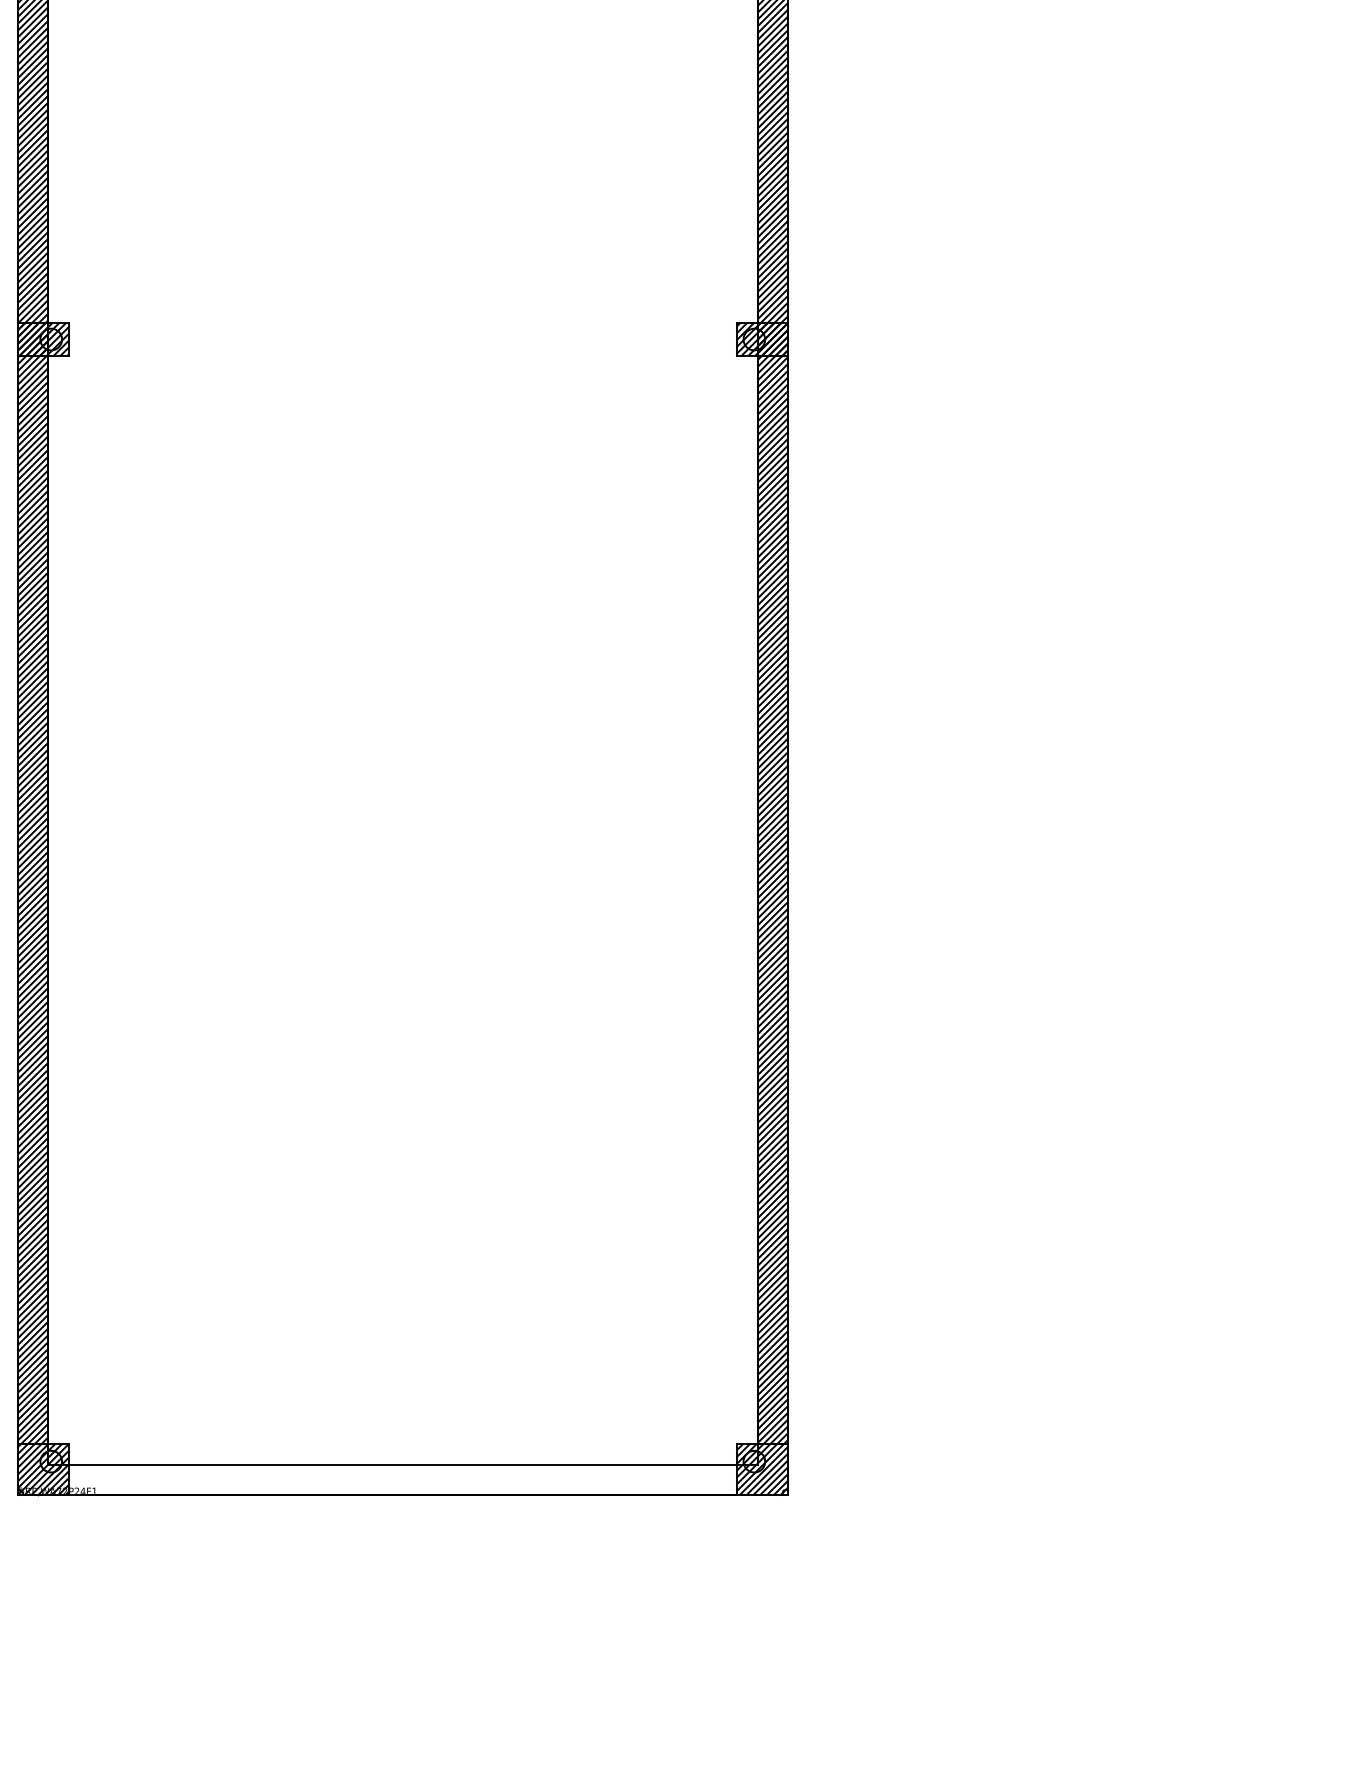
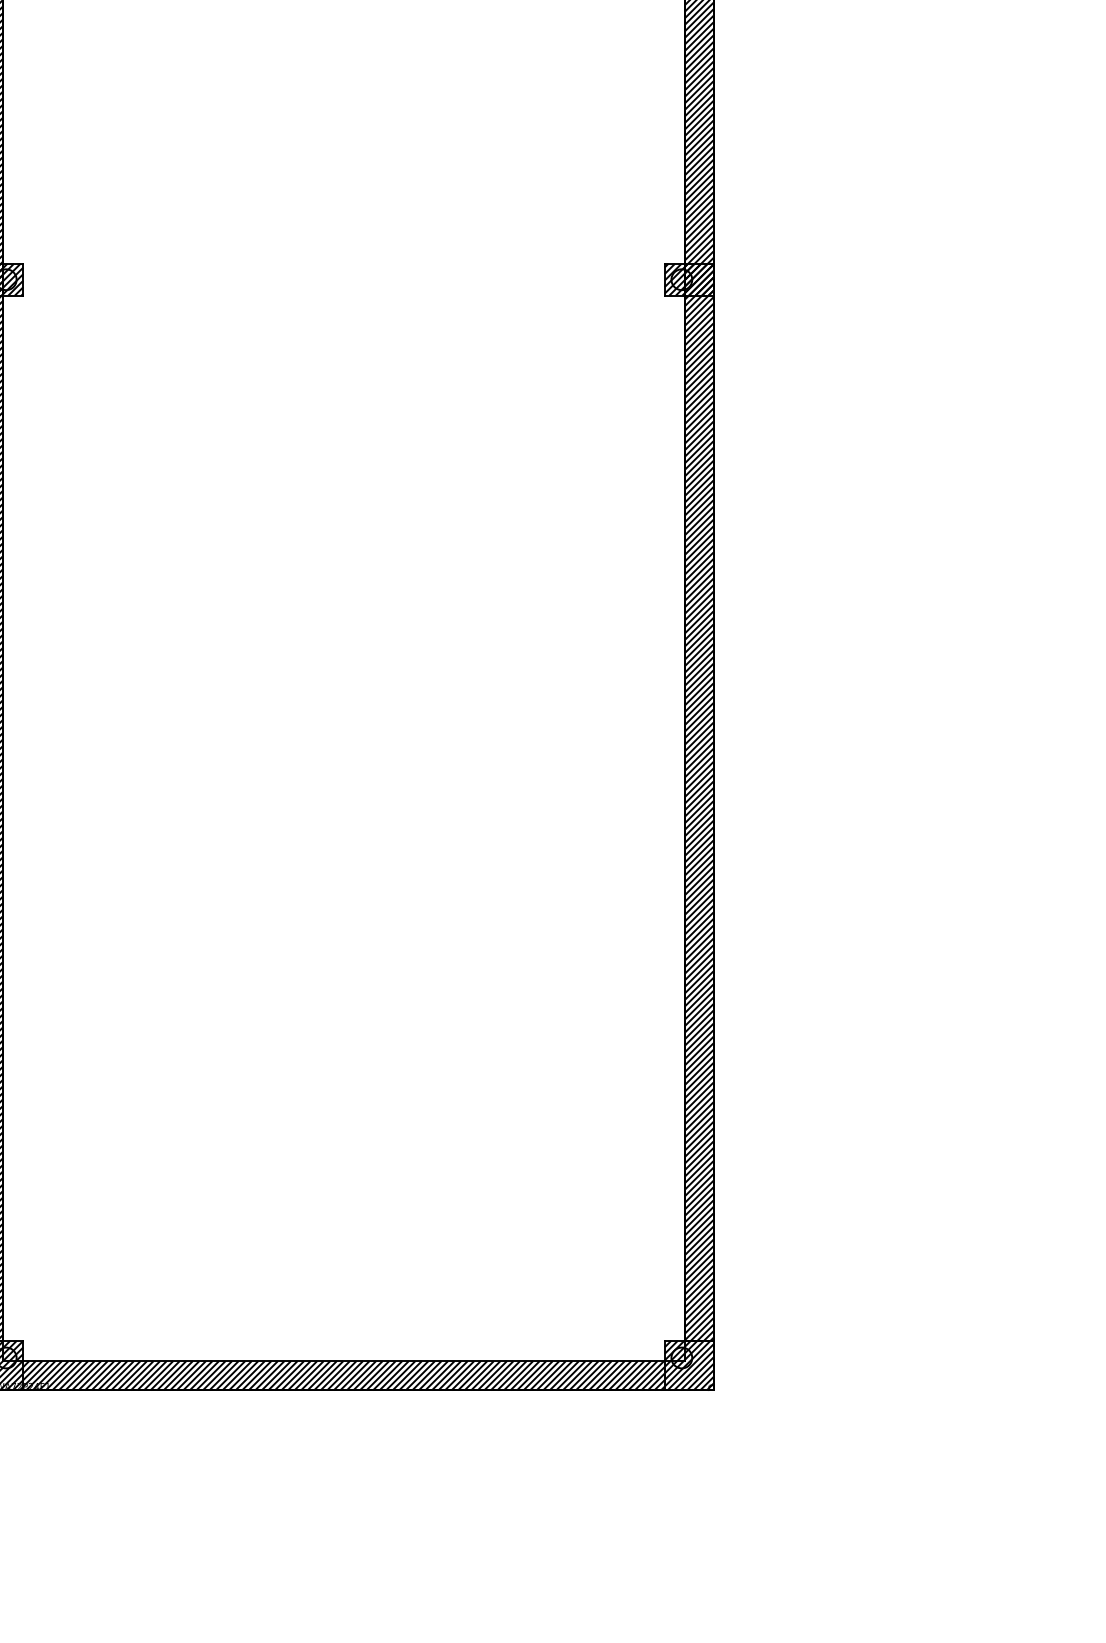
hatch: (402, 1479) -> (343, 1375), added

